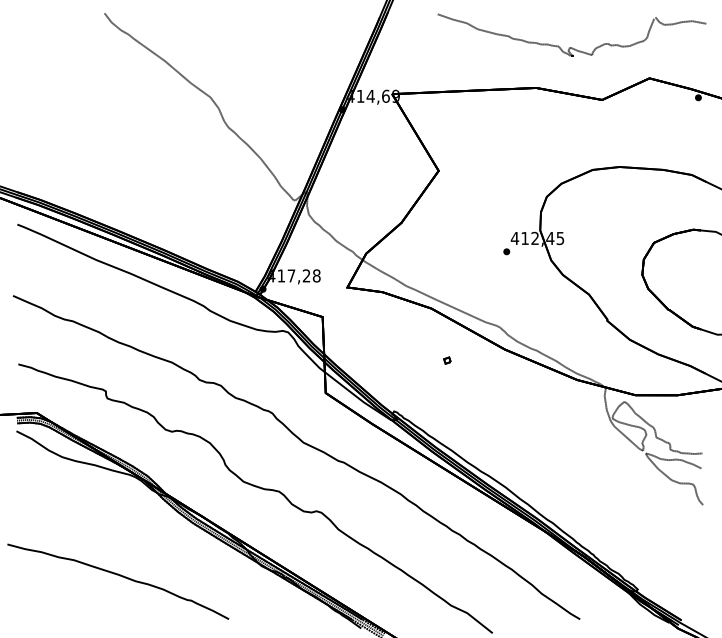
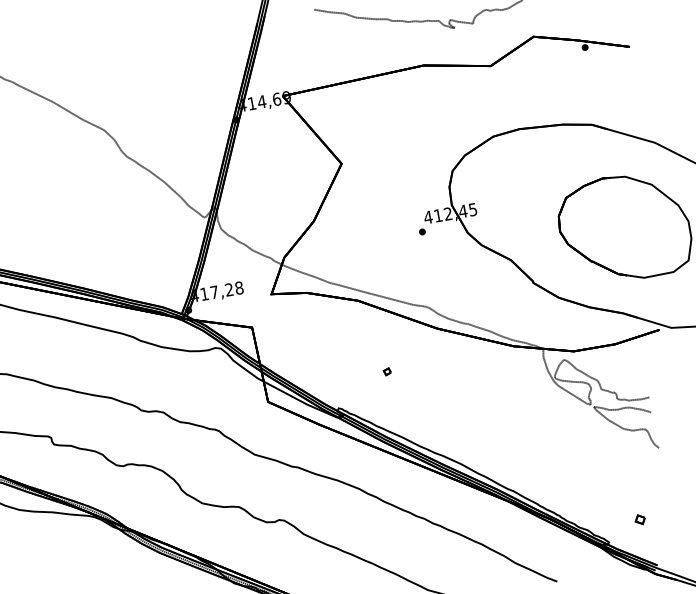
part: (447, 360) -> (387, 371), moved
part: (671, 572) -> (639, 519), added

